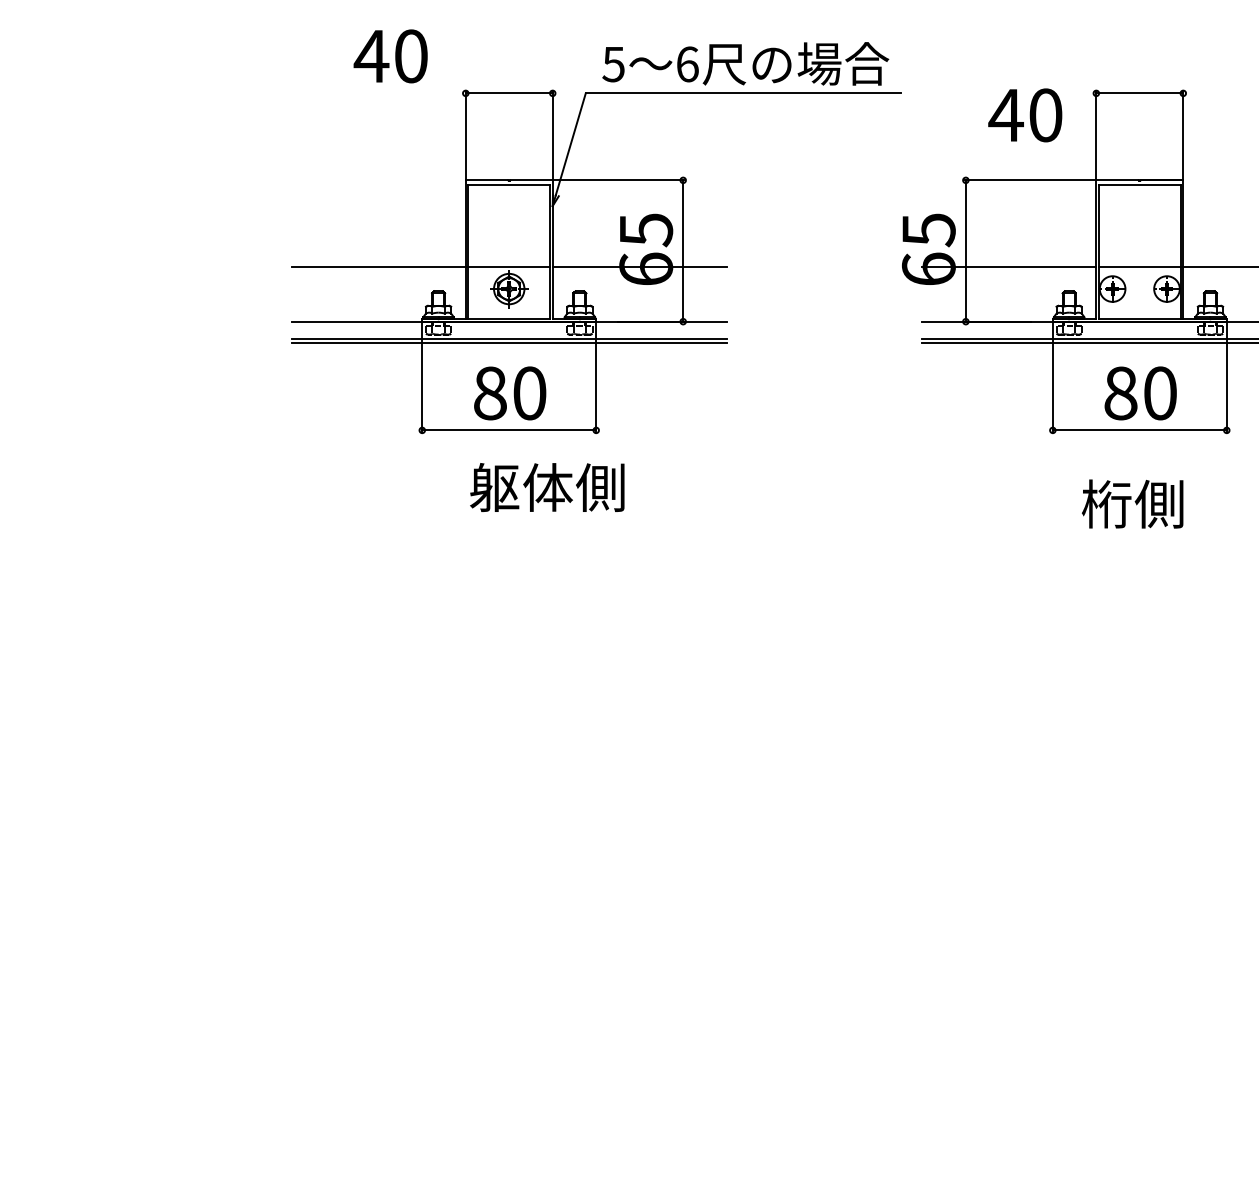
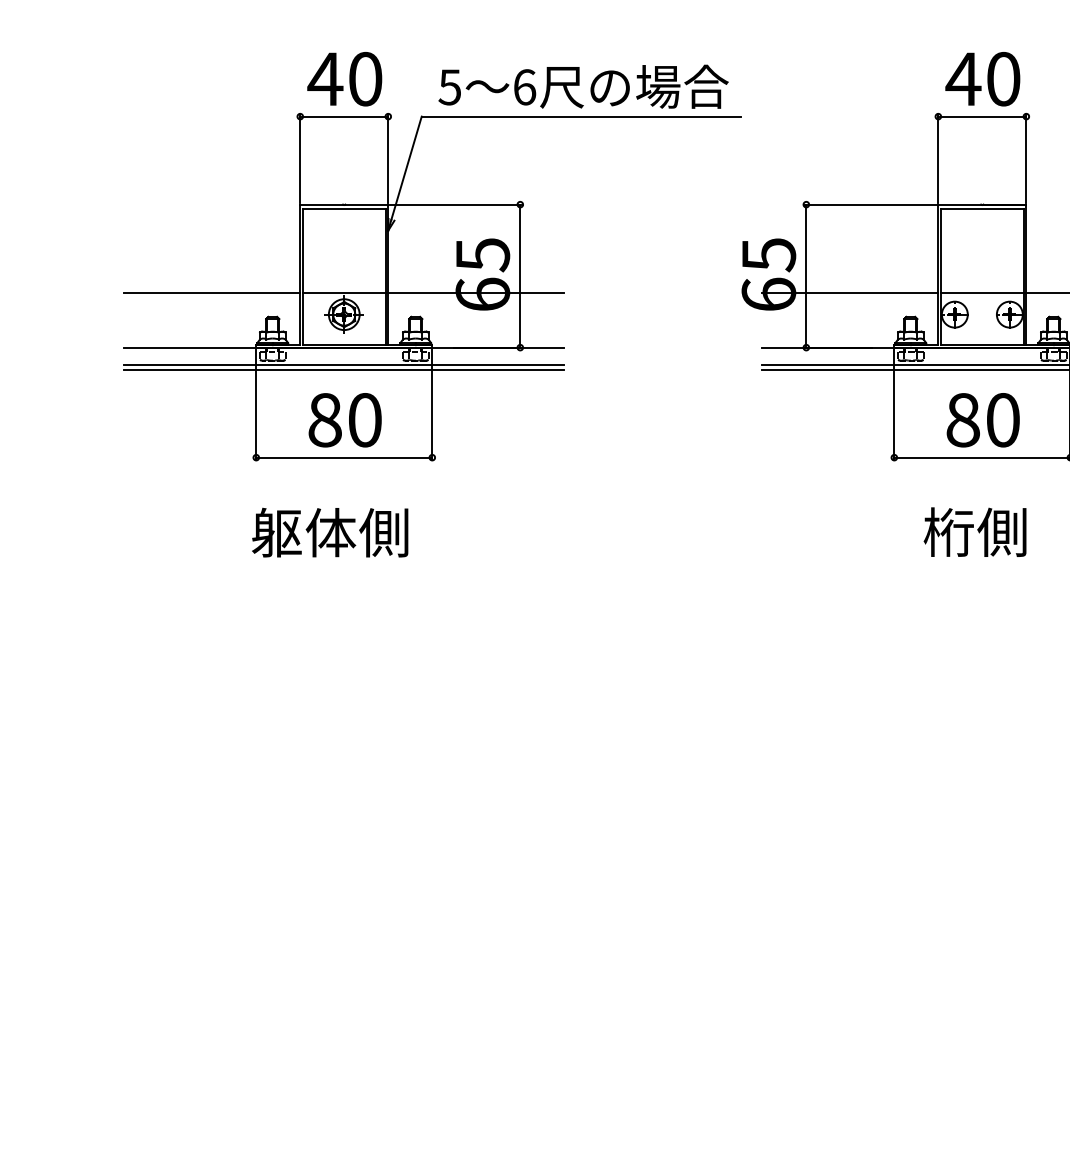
text: (390, 56) -> (344, 79), moved
text: (1025, 115) -> (983, 79), moved
text: (547, 487) -> (330, 532), moved

